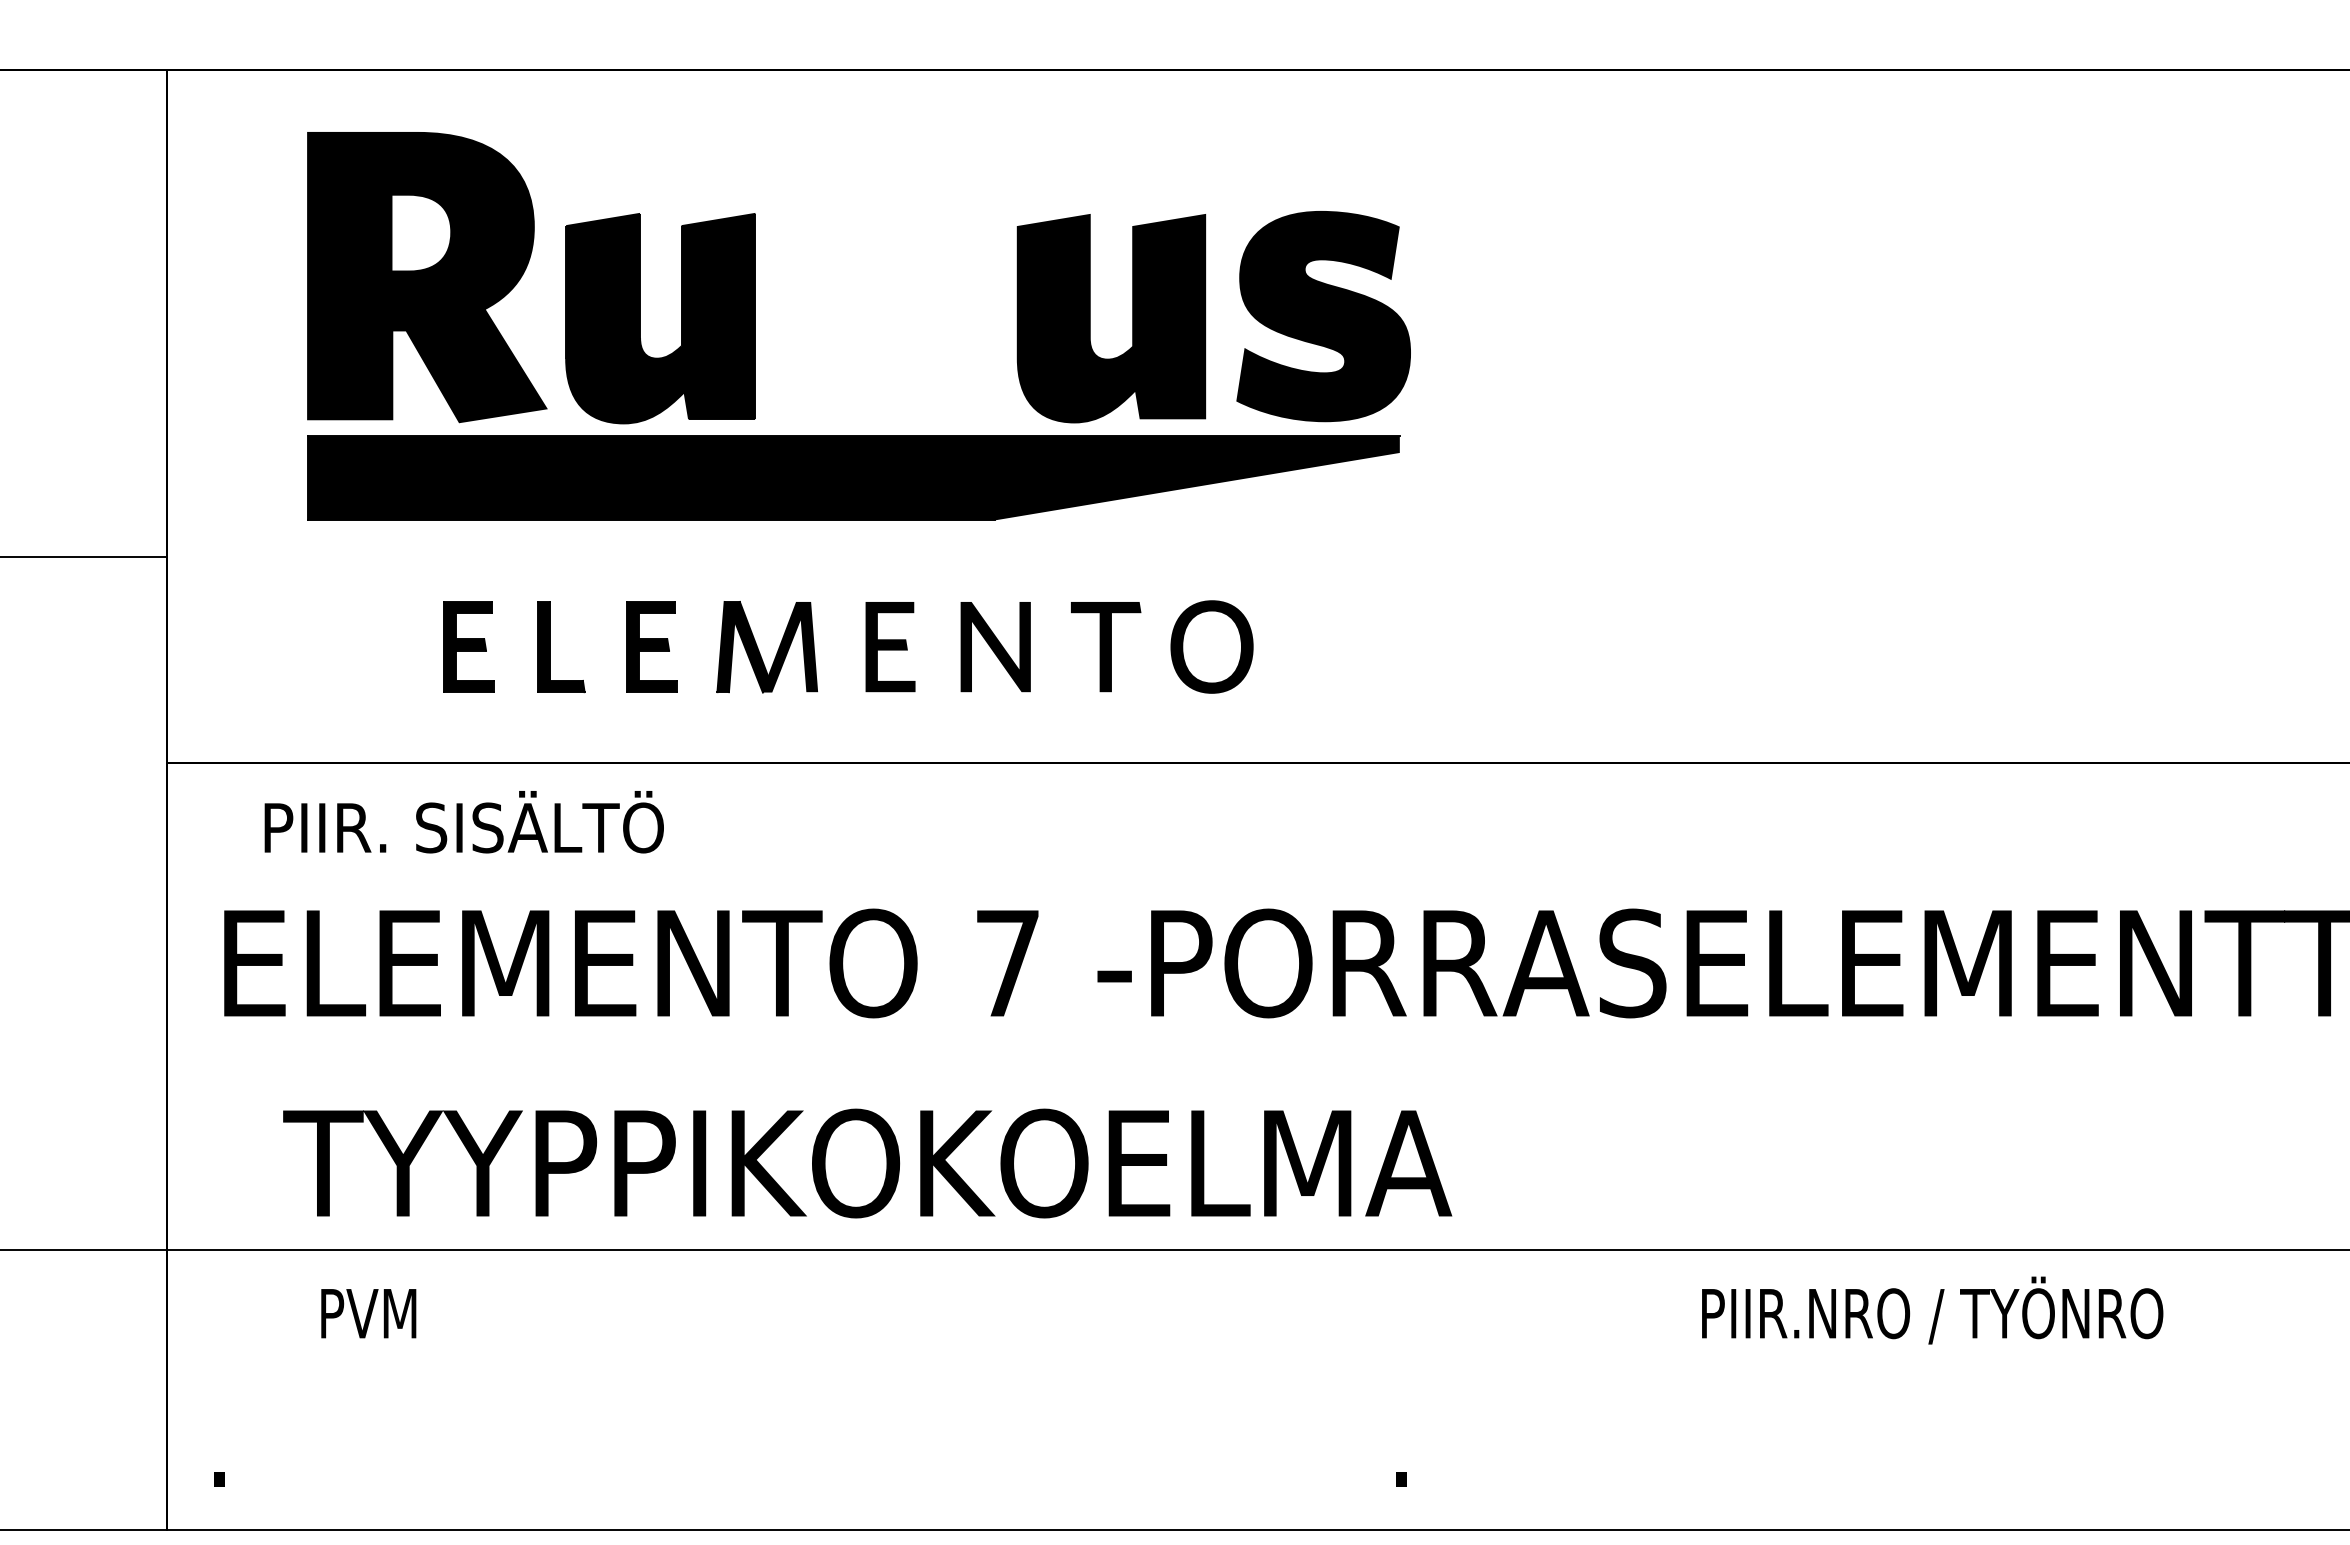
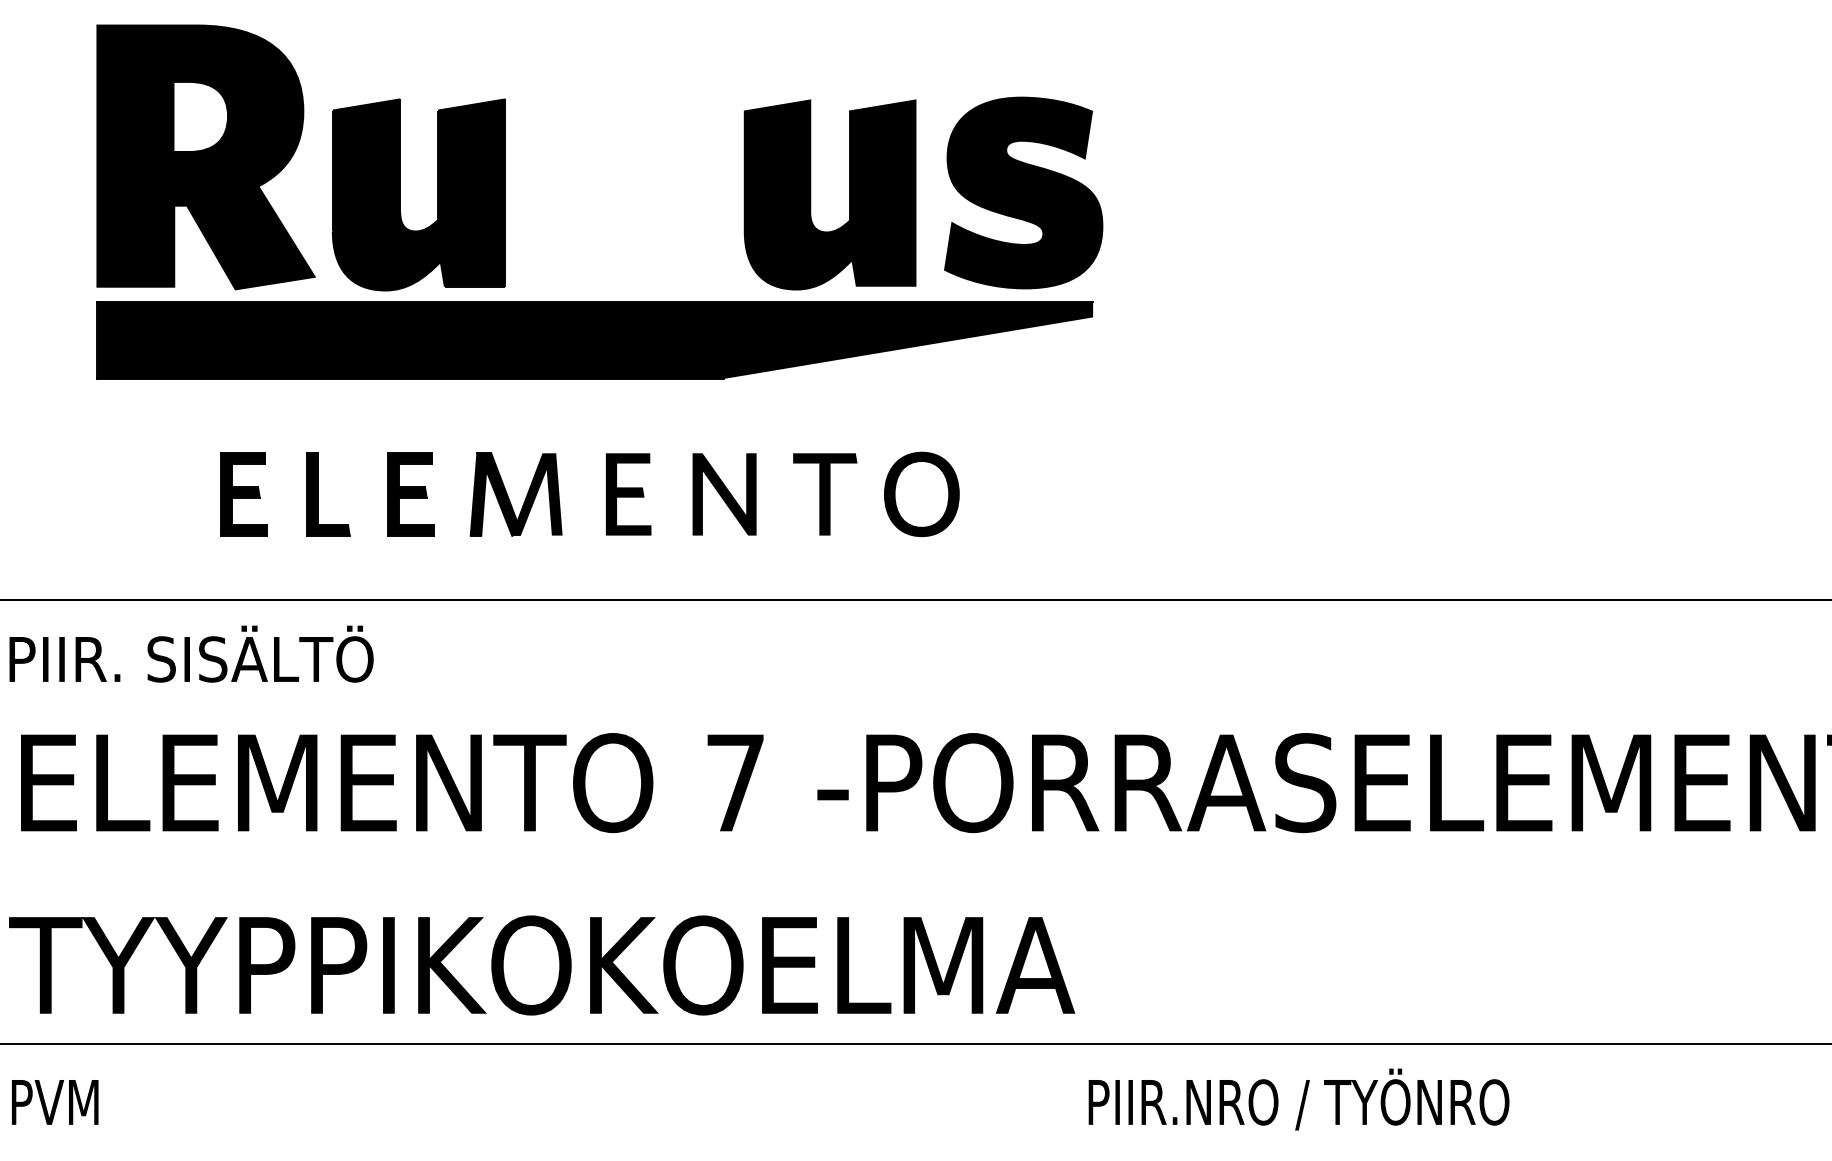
text: (463, 822) -> (190, 654), moved
text: (867, 1163) -> (541, 965), moved
text: (1932, 1310) -> (1298, 1099), moved
text: (368, 1313) -> (54, 1102), moved

